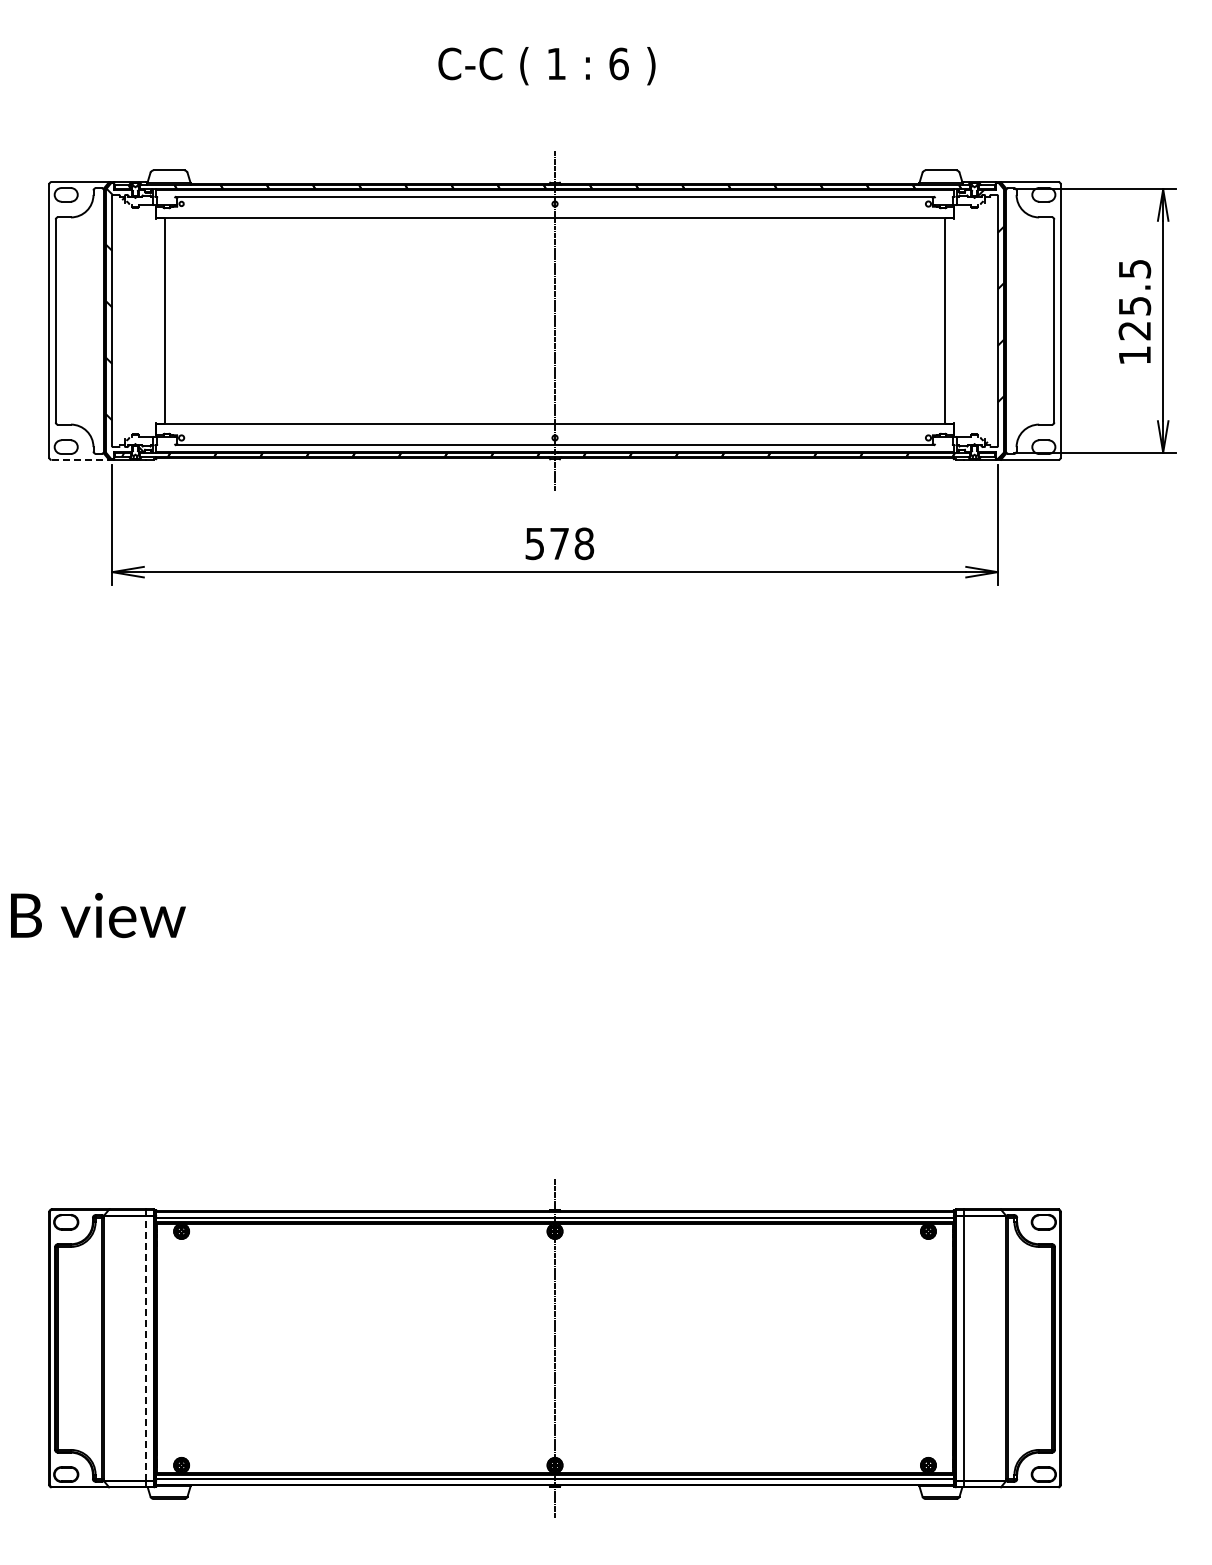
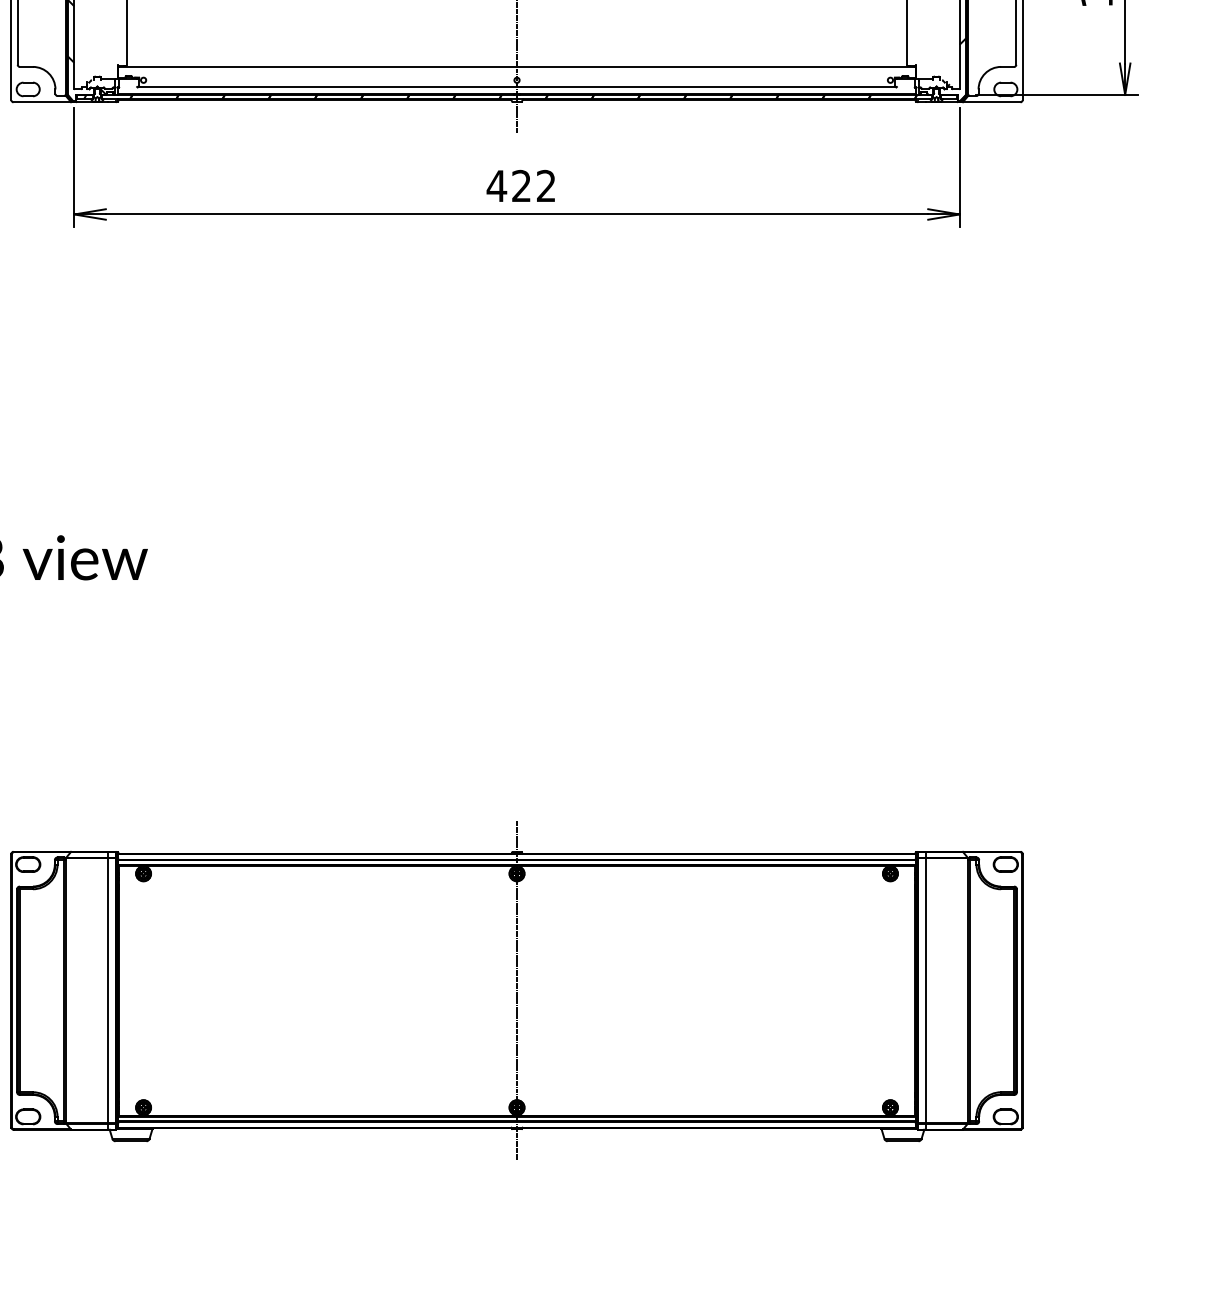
line: (80, 460) -> (42, 102), dashed -> solid
text: (559, 543) -> (521, 185), 578 -> 422
line: (145, 1347) -> (107, 989), dashed -> solid

